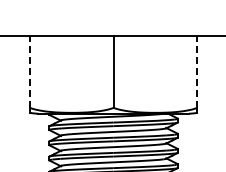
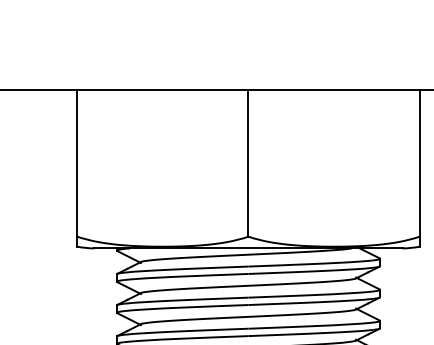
line: (30, 72) -> (78, 164), dashed -> solid
line: (197, 72) -> (419, 164), dashed -> solid

